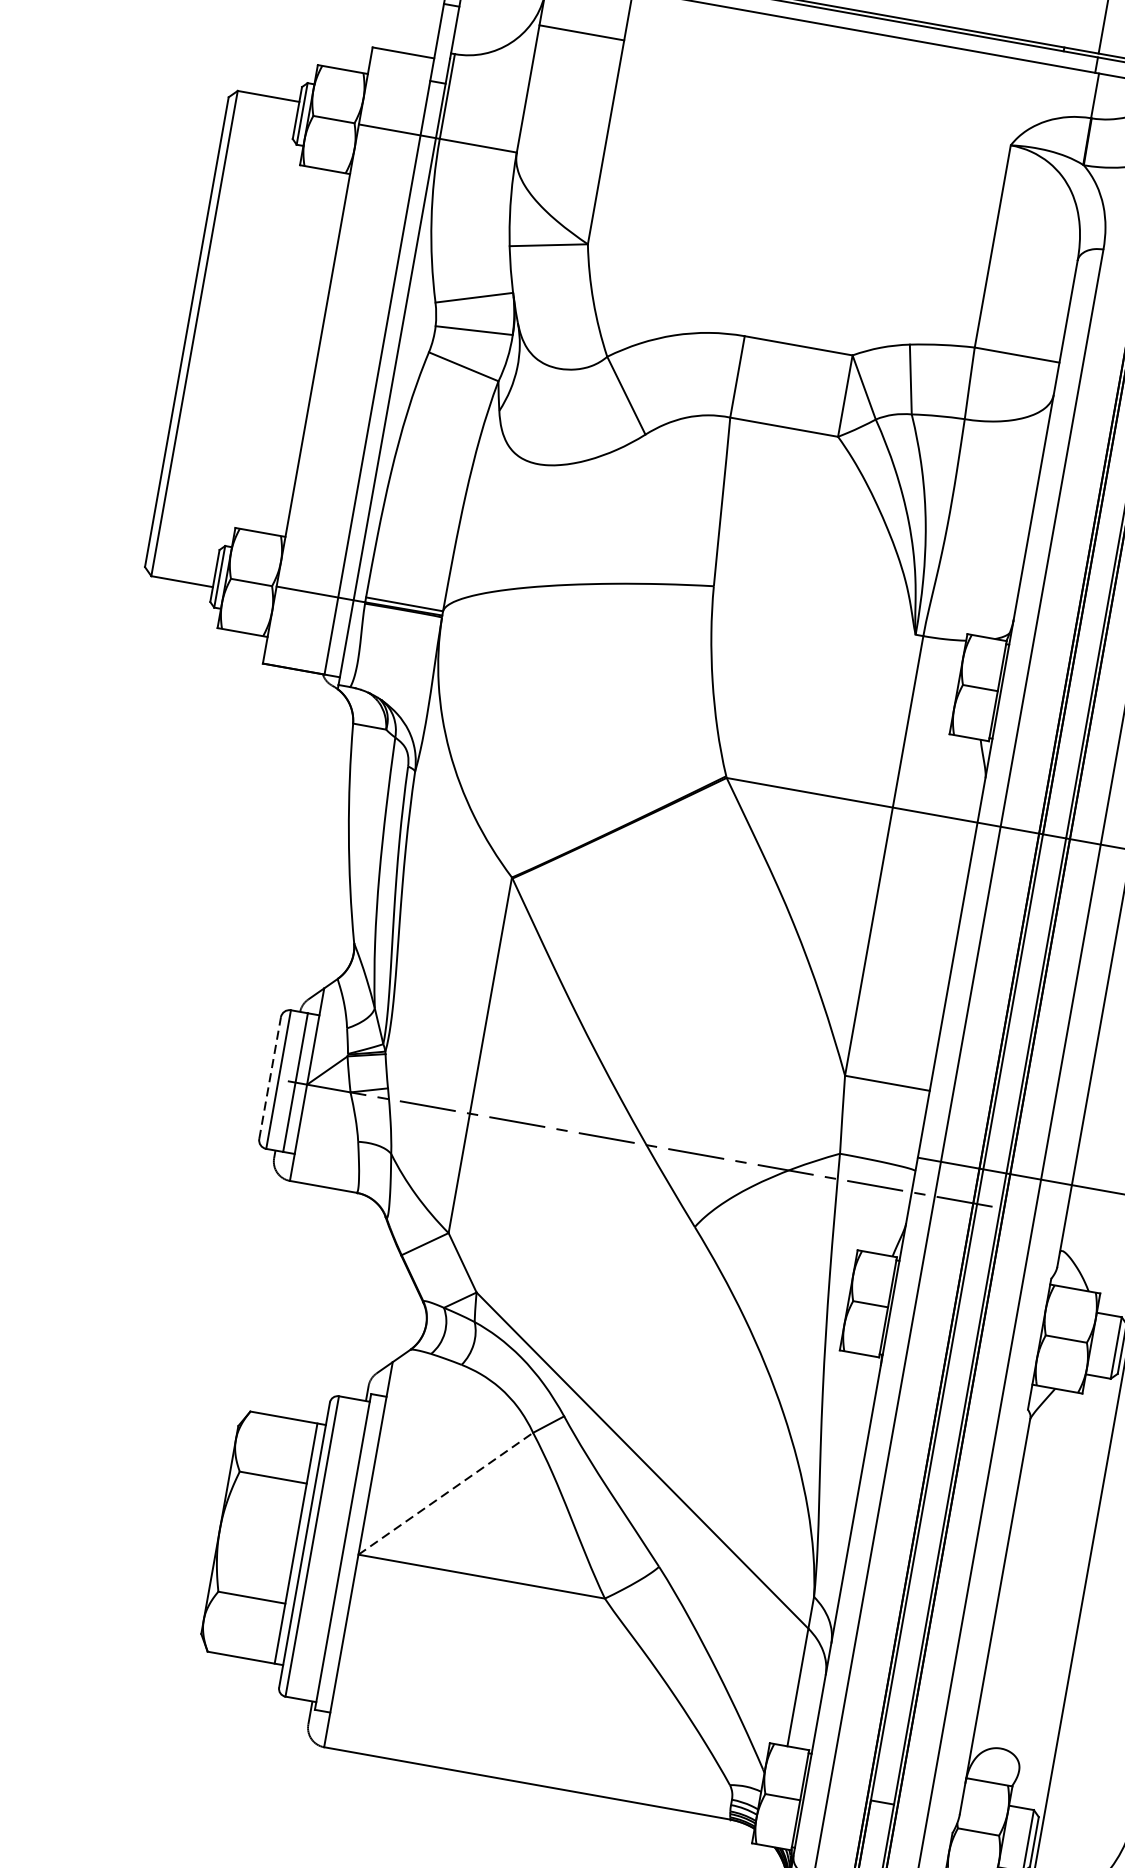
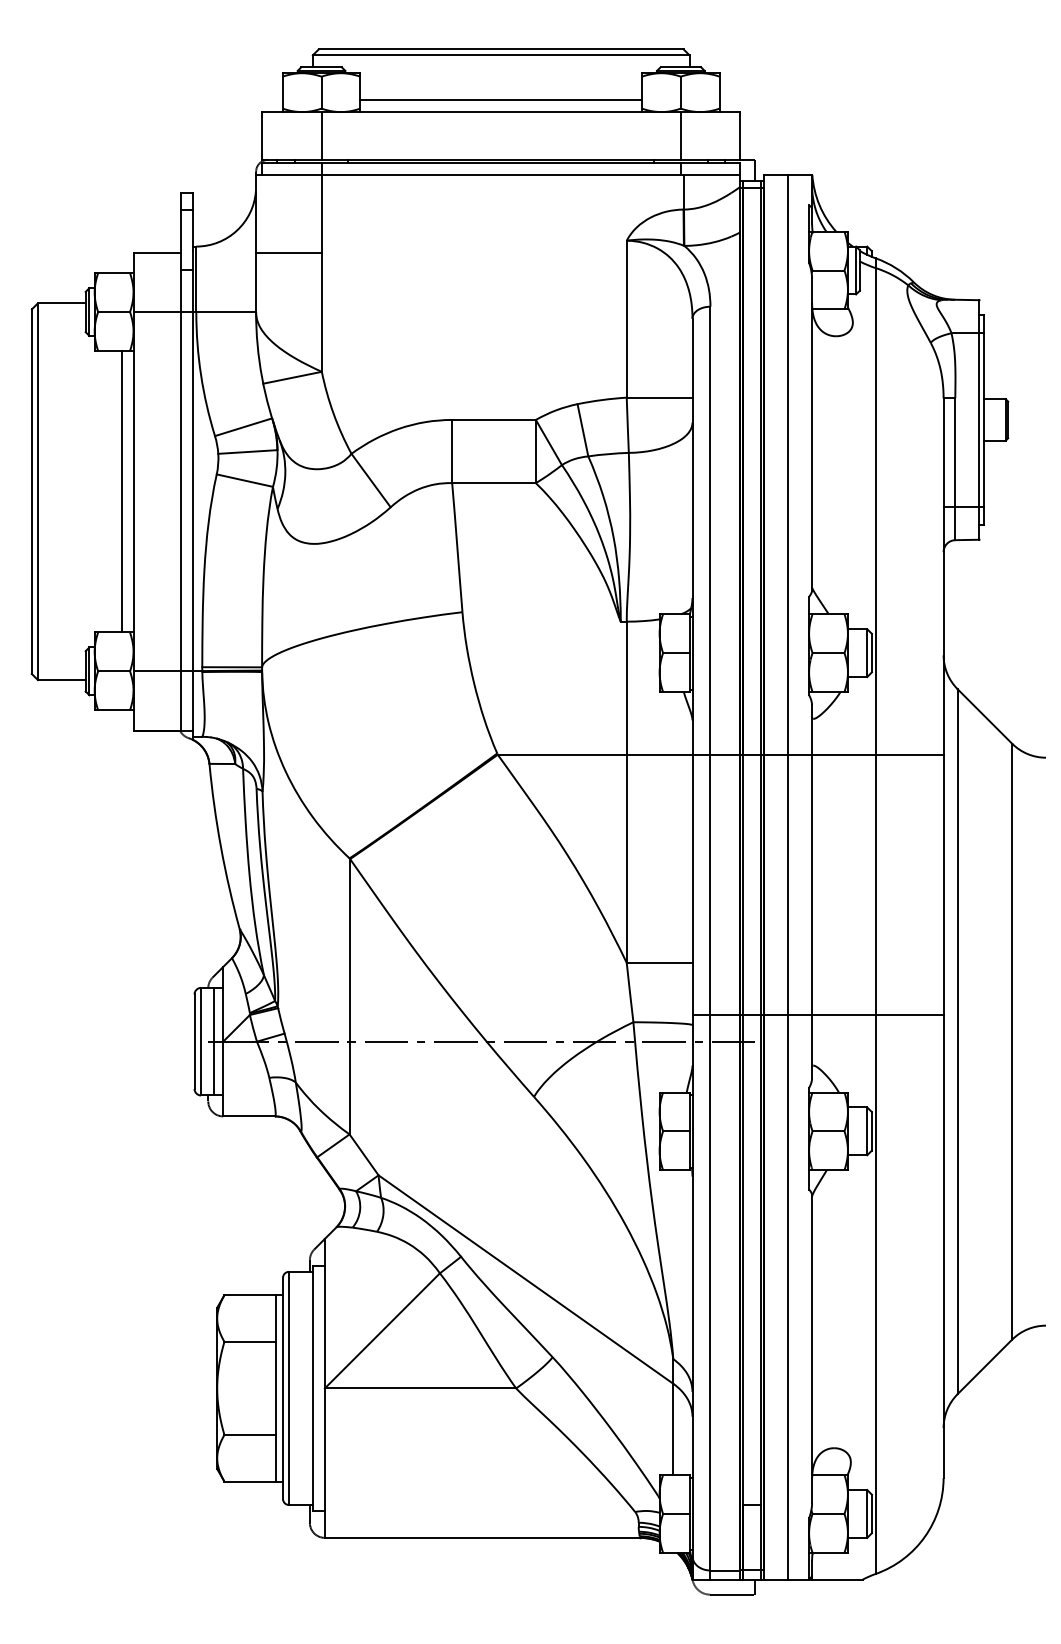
line: (581, 32) -> (288, 252), moved
line: (302, 352) -> (121, 491), added
line: (270, 1077) -> (194, 1041), dashed -> solid
line: (446, 1493) -> (382, 1330), dashed -> solid

